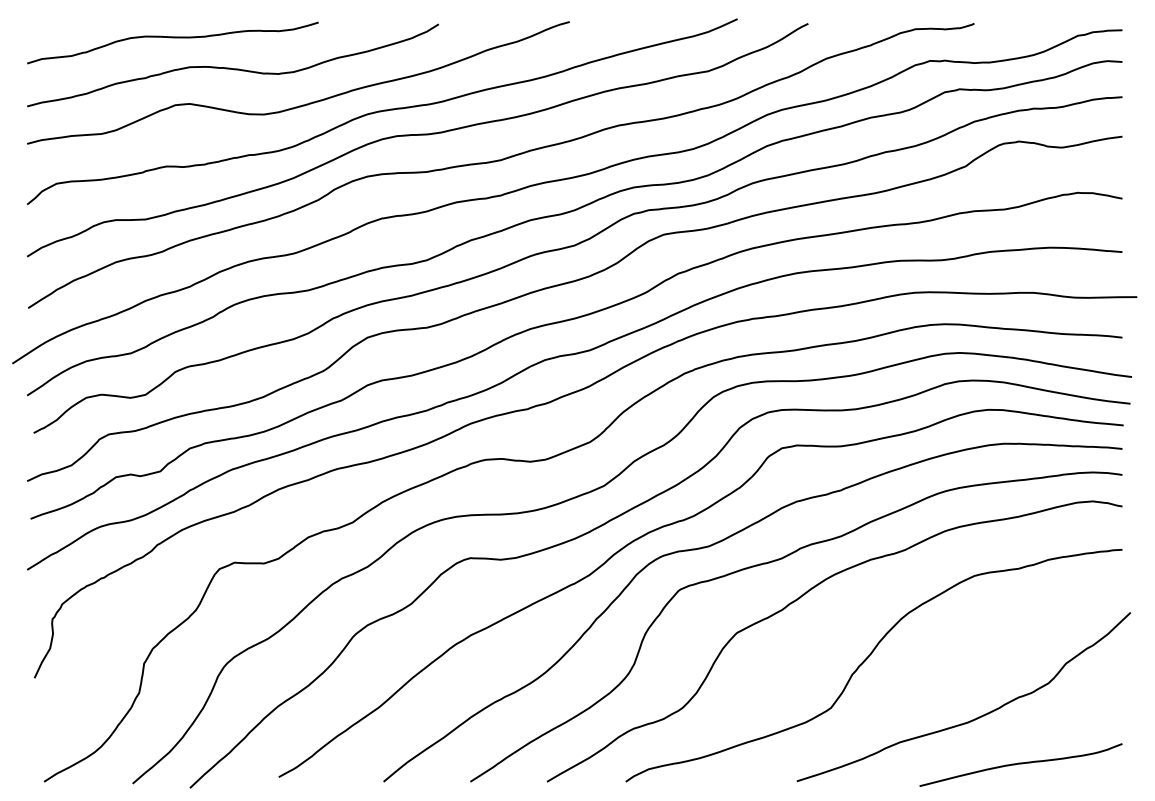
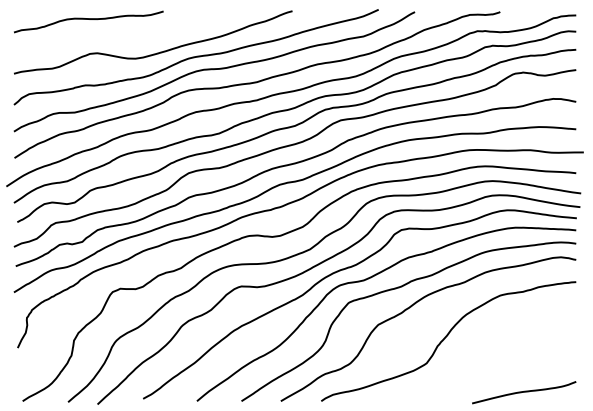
curve: (232, 67) -> (119, 34), removed
curve: (972, 718) -> (499, 368), removed

